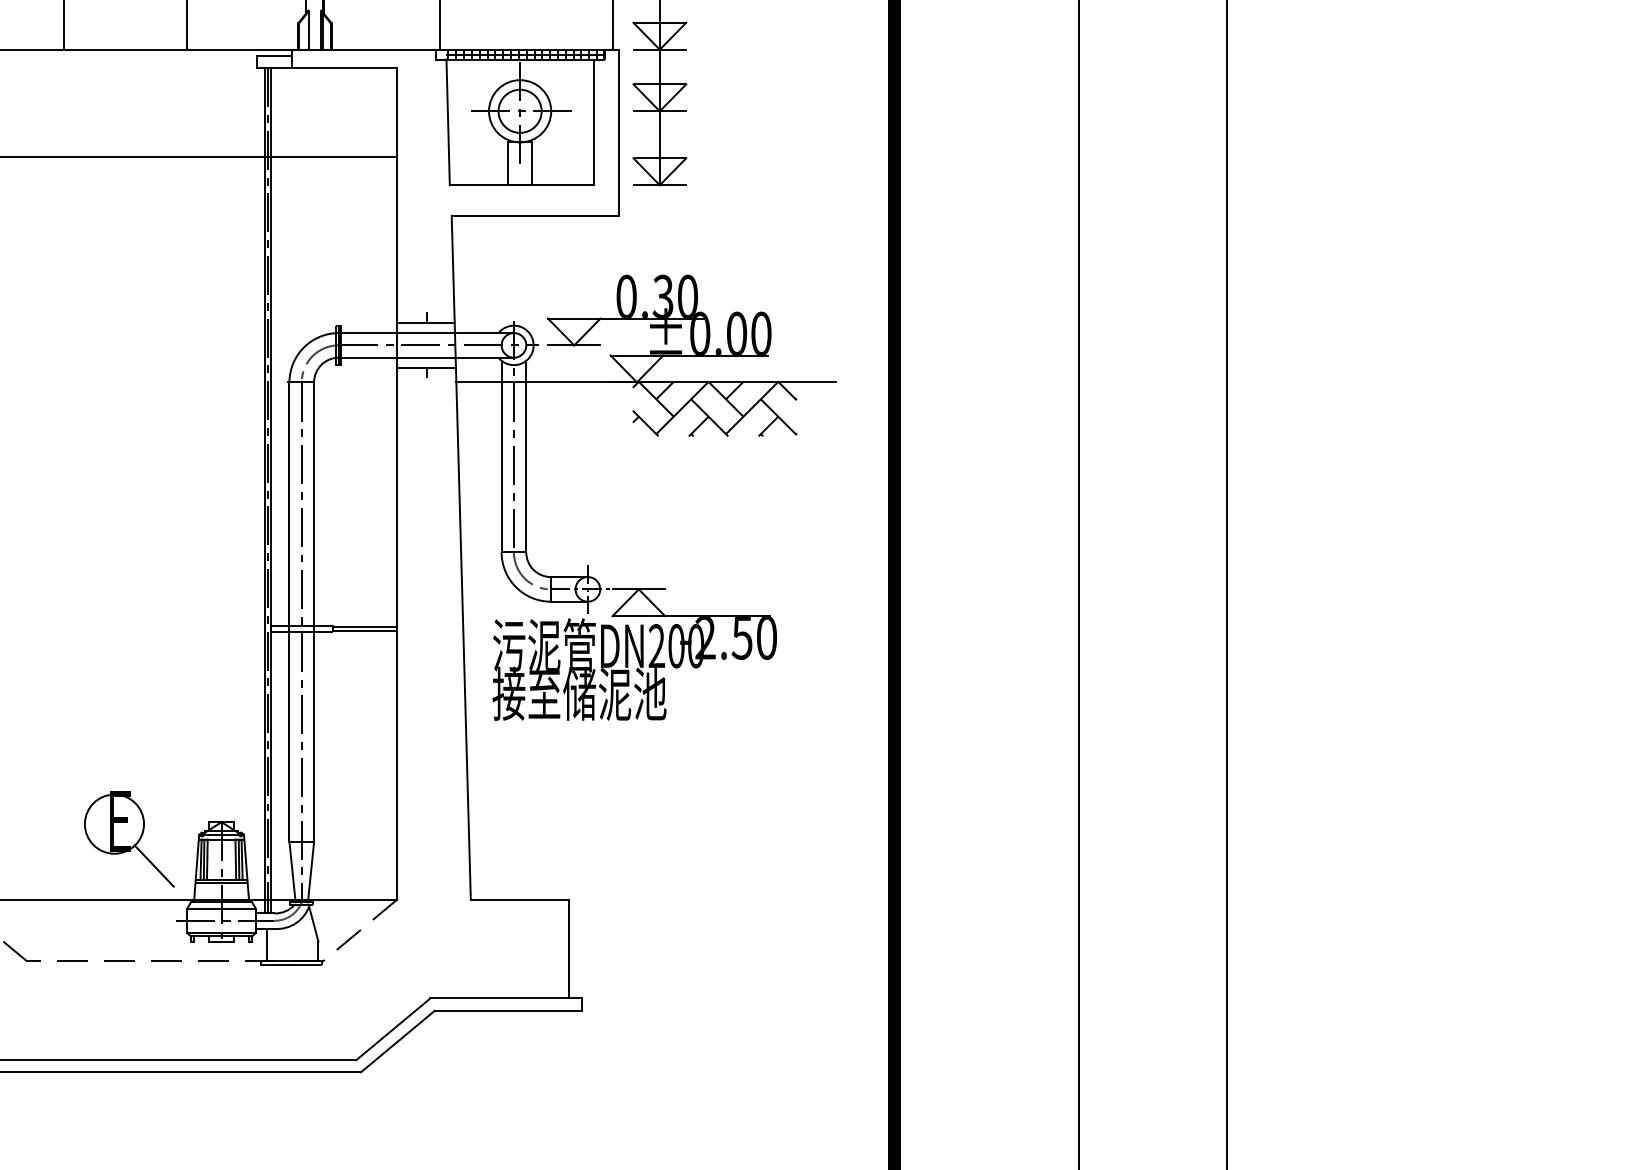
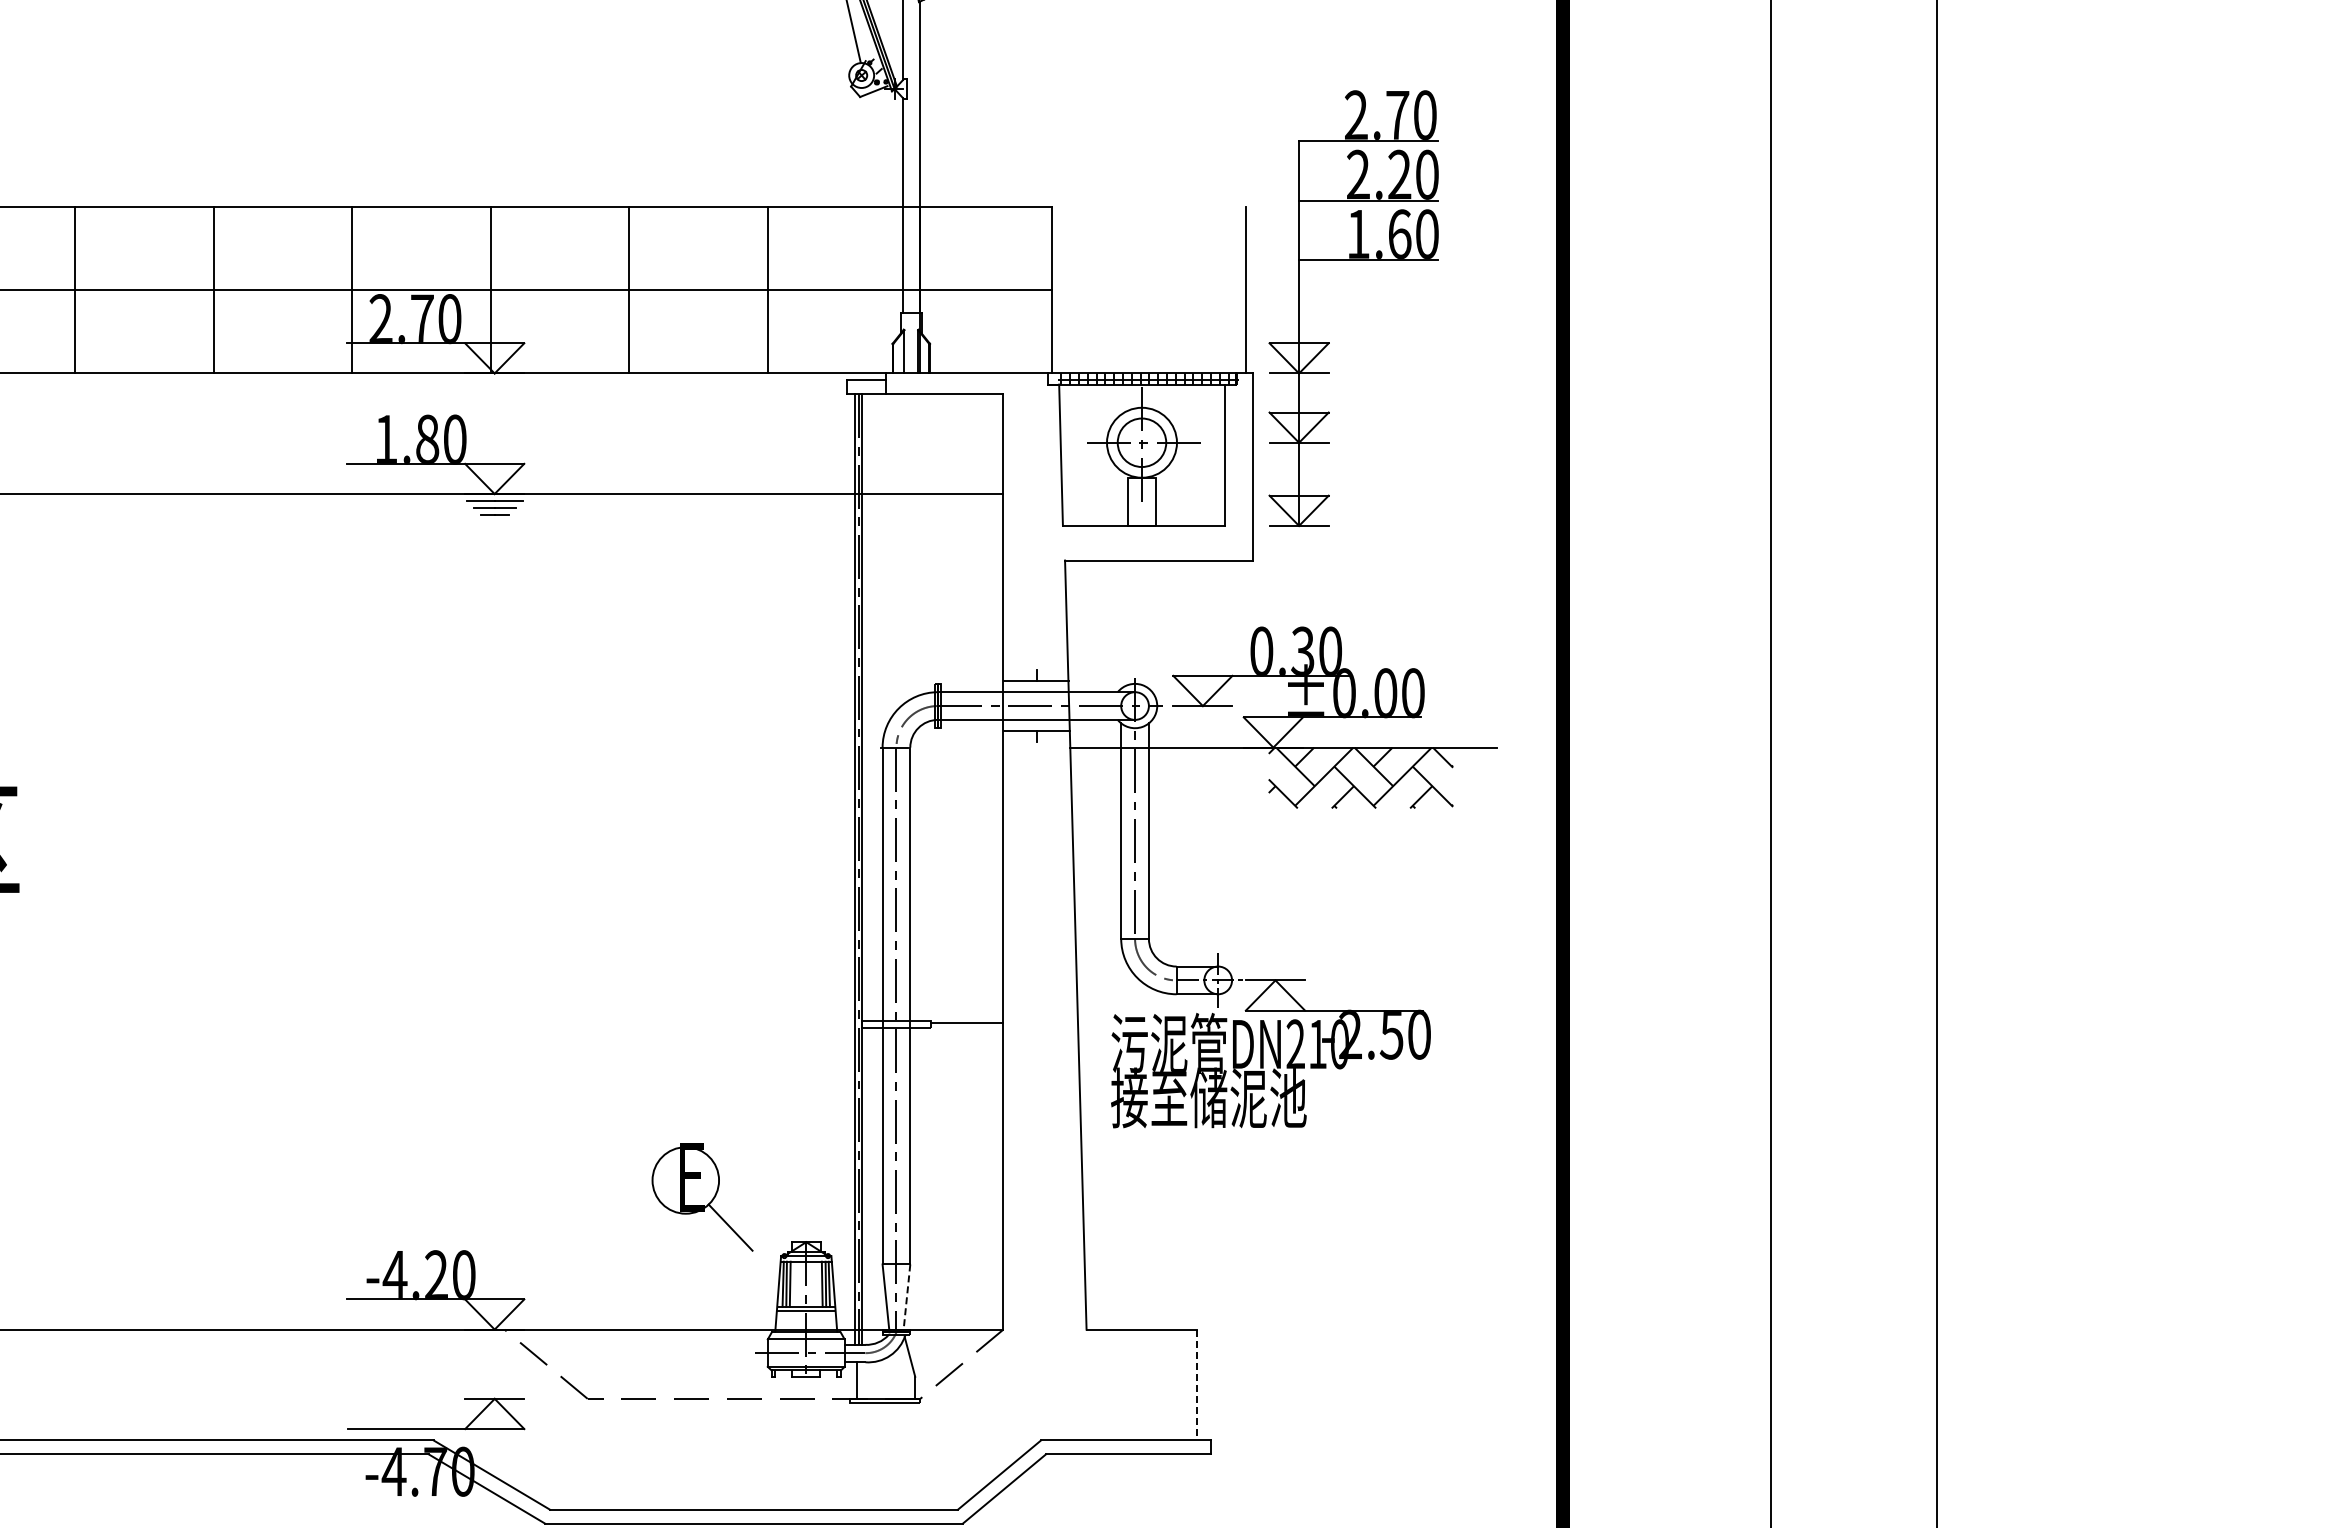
line: (364, 630) -> (967, 1026), removed
text: (676, 646) -> (1317, 1044), DN200 -> DN210
part: (129, 839) -> (702, 1197), moved
line: (310, 872) -> (906, 1298), solid -> dashed
line: (569, 949) -> (1197, 1385), solid -> dashed

